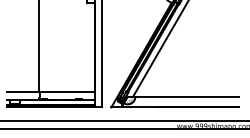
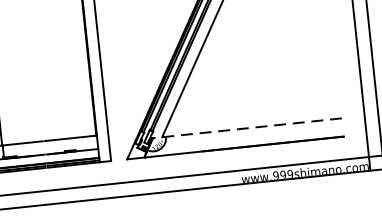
line: (183, 96) -> (247, 128), solid -> dashed

